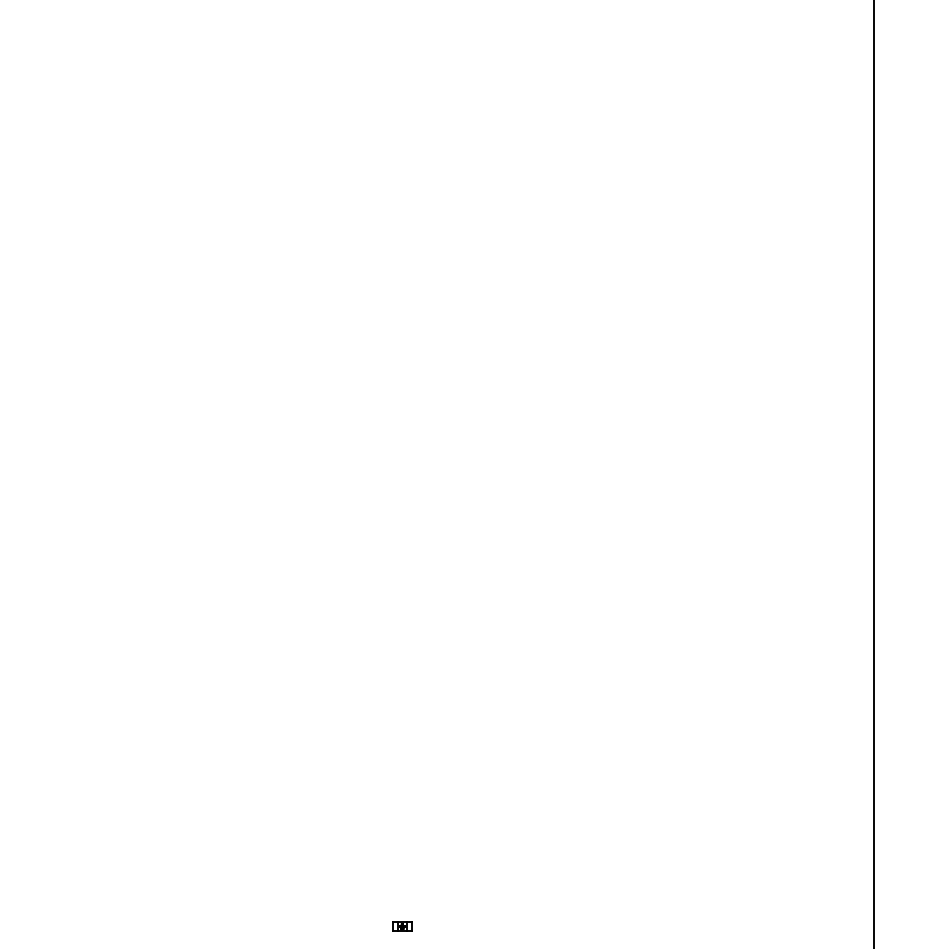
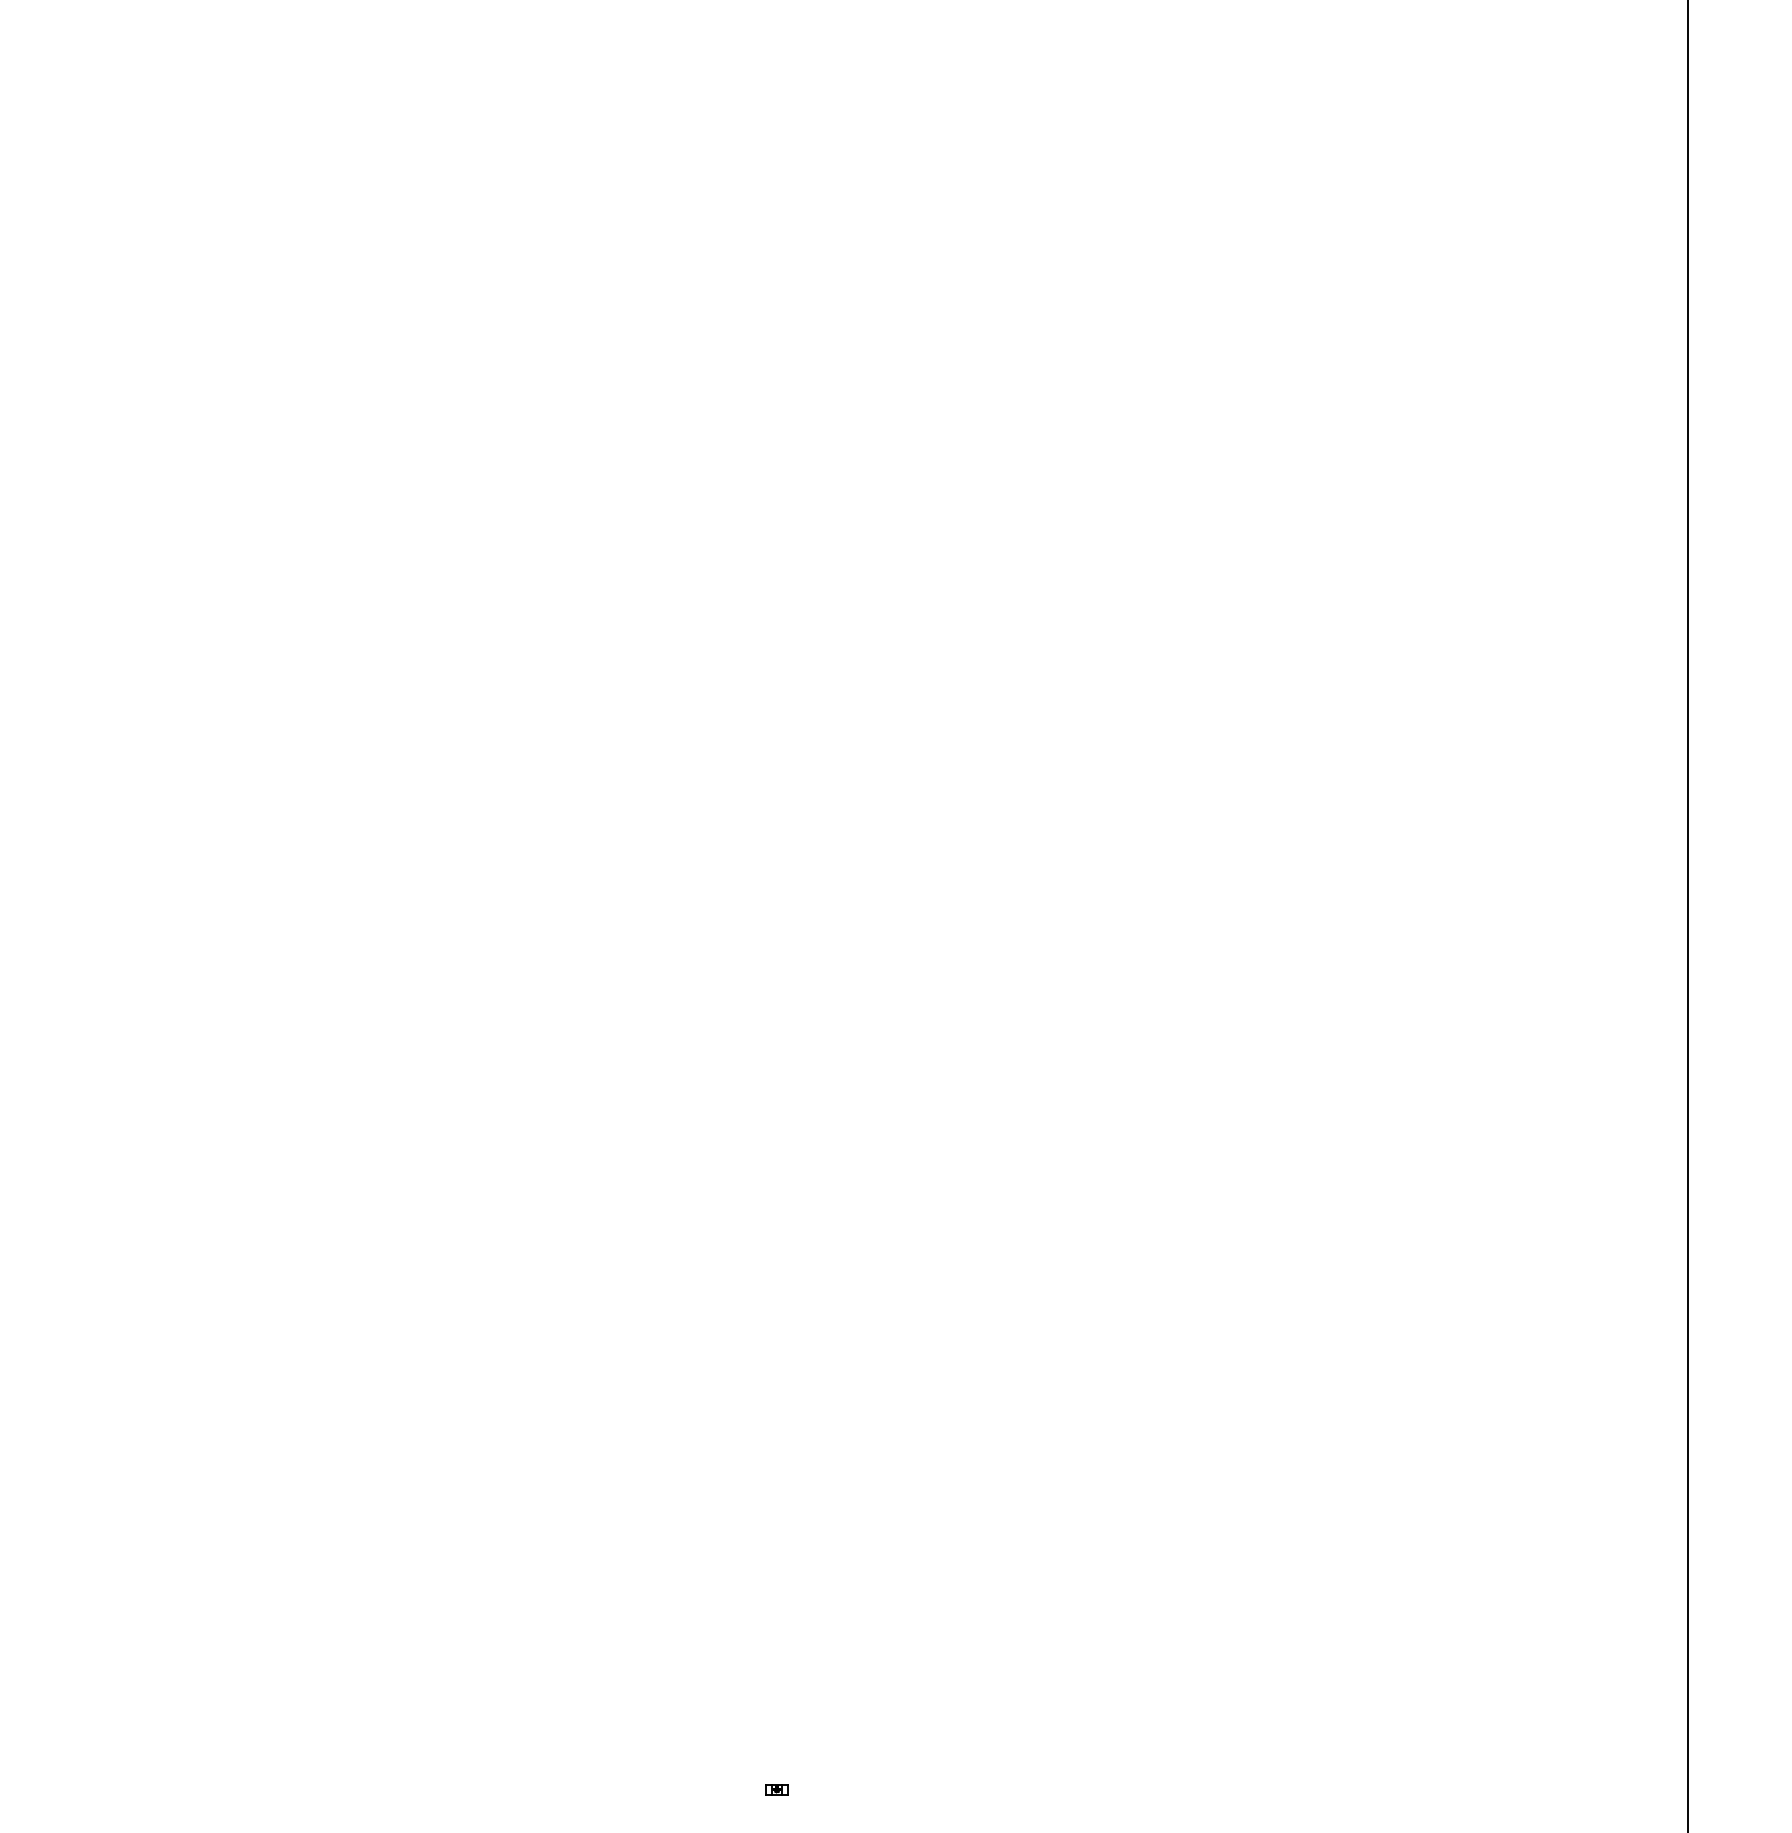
part: (402, 926) -> (777, 1789), size x0.6

